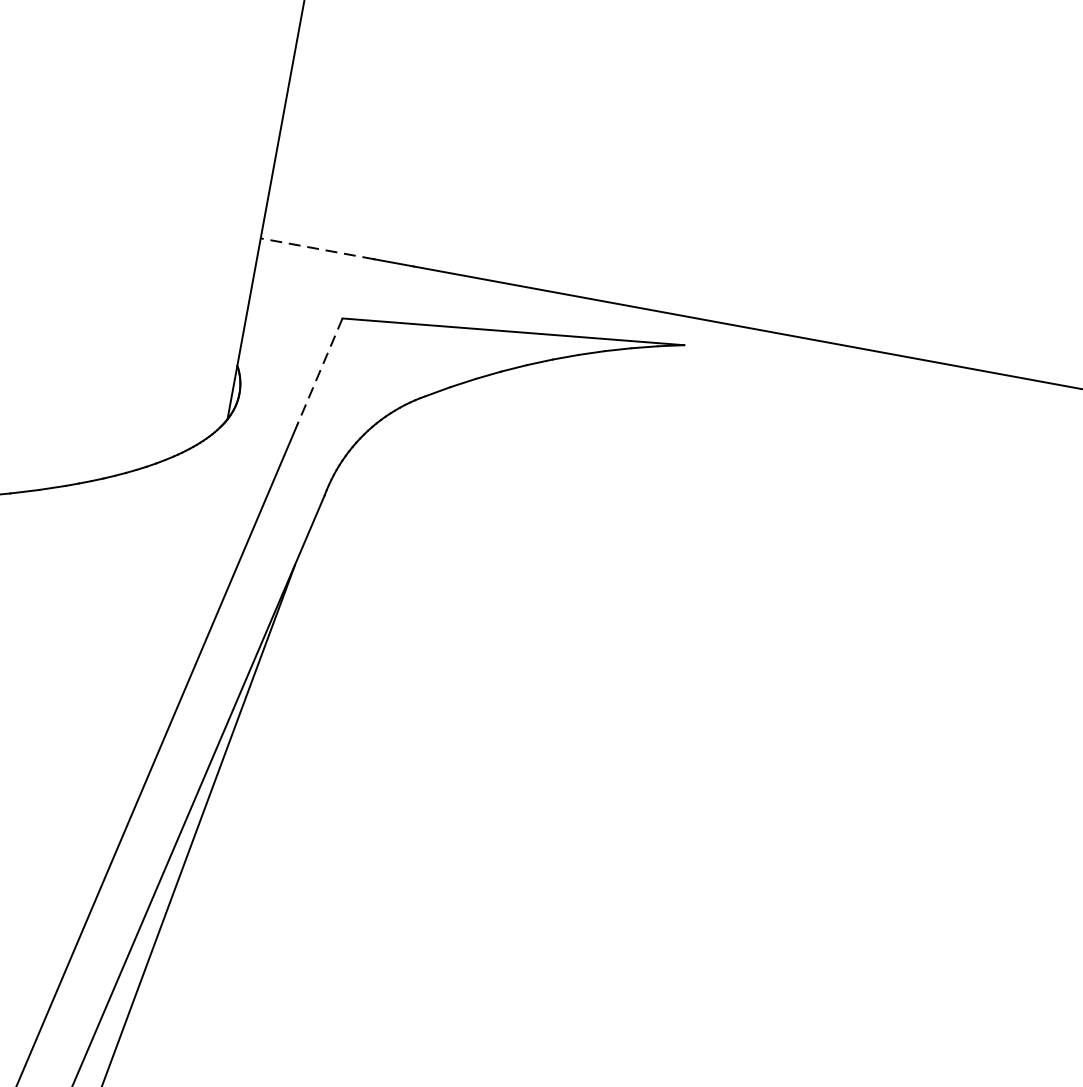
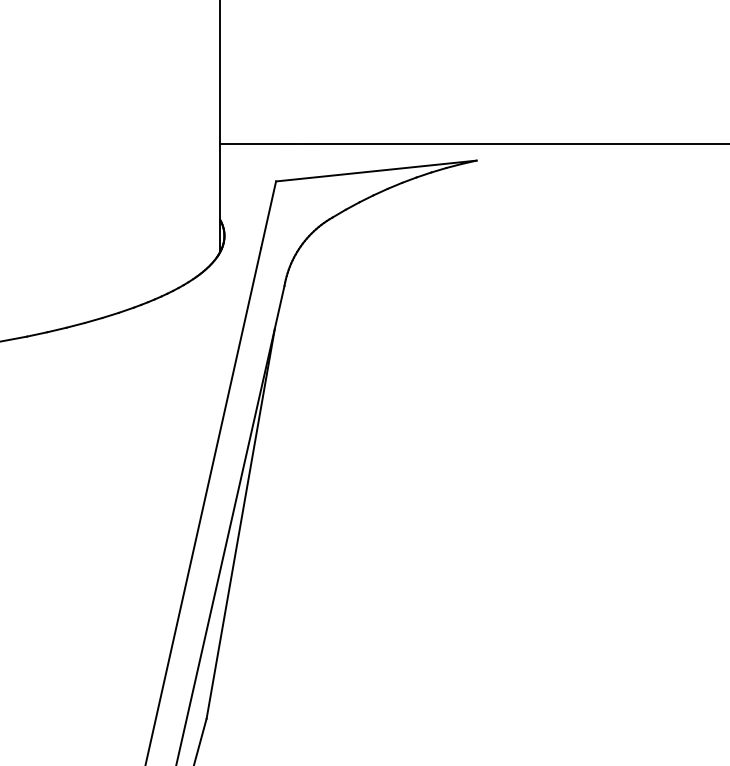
line: (318, 248) -> (254, 143), dashed -> solid
line: (319, 373) -> (268, 215), dashed -> solid

